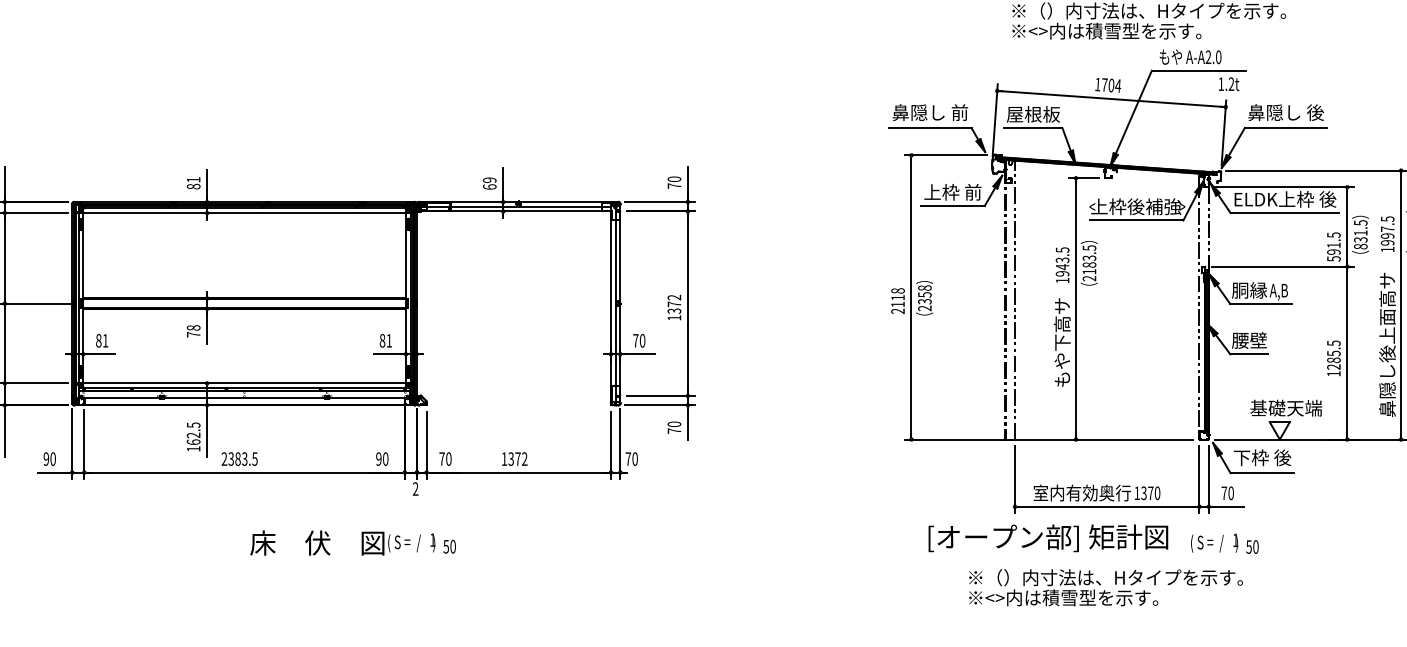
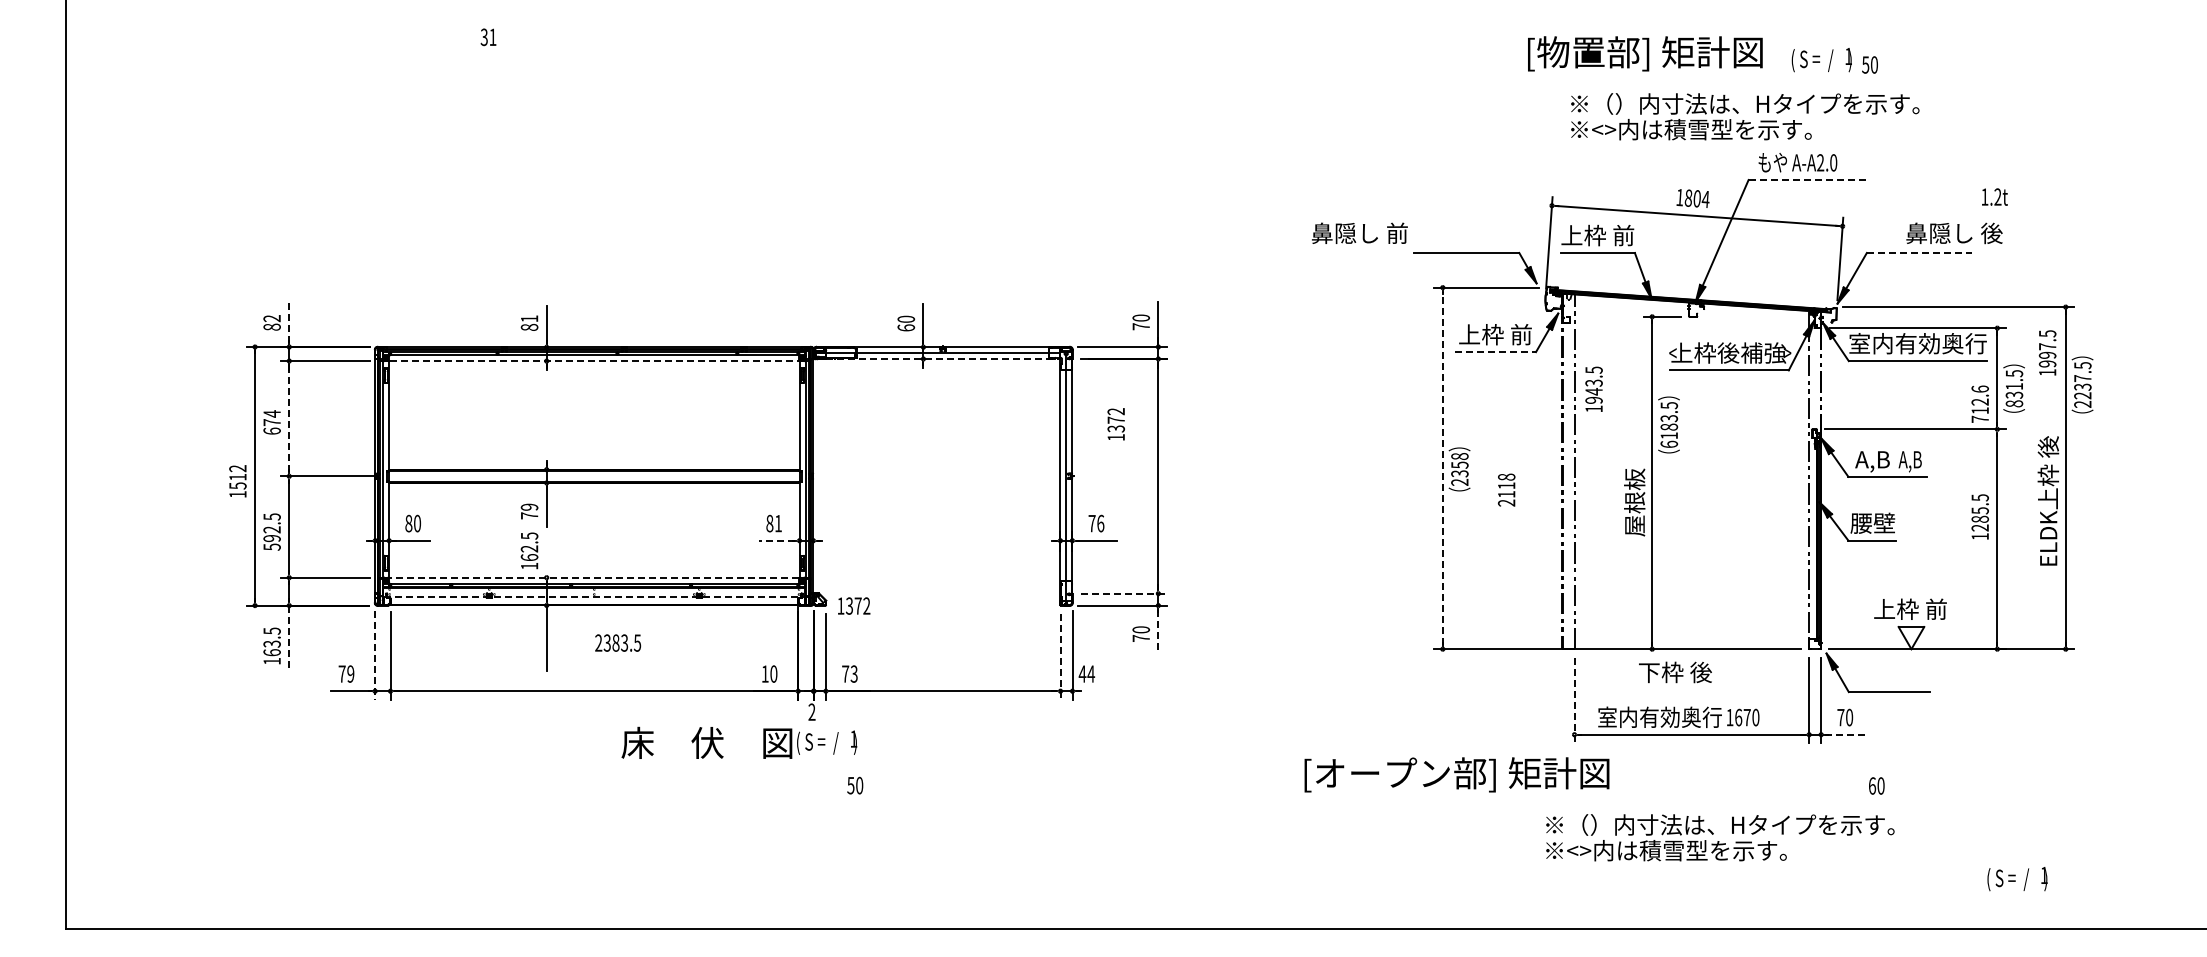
line: (1198, 71) -> (1808, 180), solid -> dashed
text: (1228, 83) -> (1994, 196), moved
text: (1104, 84) -> (1688, 197), 1704 -> 1804
text: (930, 112) -> (1359, 232), moved
text: (1286, 112) -> (1954, 233), moved
text: (1033, 114) -> (1597, 235), 屋根板 -> 上枠 前
line: (1286, 128) -> (1919, 253), solid -> dashed
text: (489, 179) -> (906, 318), 69 -> 60
line: (4, 182) -> (289, 322), solid -> dashed
text: (1284, 199) -> (1917, 343), ELDK上枠 後 -> 室内有効奥行
line: (953, 206) -> (1496, 352), solid -> dashed
line: (519, 211) -> (943, 359), solid -> dashed
line: (244, 213) -> (594, 361), solid -> dashed
text: (1387, 233) -> (2047, 352), moved
text: (1333, 247) -> (1979, 404), 591.5 -> 712.6
line: (4, 258) -> (289, 418), solid -> dashed
text: (1062, 264) -> (1593, 388), moved
text: (1089, 277) -> (1669, 443), 2183.5 -> 6183.5
text: (1249, 291) -> (1872, 460), 胴縁 -> A,B
line: (911, 297) -> (1442, 468), solid -> dashed
text: (897, 300) -> (1506, 489), moved
text: (673, 307) -> (1115, 424), moved
text: (193, 327) -> (529, 506), 78 -> 79
text: (642, 339) -> (1100, 522), 70 -> 76
text: (105, 340) -> (417, 523), 81 -> 80
text: (1062, 341) -> (1634, 524), もや下高サ -> 屋根板
text: (1387, 344) -> (2048, 528), 鼻隠し後上面高サ -> ELDK上枠 後
line: (387, 354) -> (776, 540), solid -> dashed
text: (1333, 358) -> (1979, 516), moved
line: (243, 383) -> (593, 577), solid -> dashed
line: (661, 395) -> (1124, 593), solid -> dashed
line: (244, 398) -> (594, 596), solid -> dashed
text: (1286, 407) -> (1919, 608), 基礎天端 -> 上枠 前
line: (688, 424) -> (1158, 629), solid -> dashed
line: (4, 431) -> (289, 638), solid -> dashed
text: (193, 436) -> (529, 550), moved
line: (72, 444) -> (375, 655), solid -> dashed
line: (610, 445) -> (1060, 656), solid -> dashed
text: (1262, 457) -> (1675, 672), moved
text: (49, 458) -> (346, 673), 90 -> 79
text: (239, 458) -> (618, 642), moved
text: (378, 458) -> (764, 673), 90 -> 10
text: (448, 458) -> (853, 673), 70 -> 73
text: (515, 458) -> (854, 605), moved
text: (631, 458) -> (1086, 673), 70 -> 44
line: (1014, 479) -> (1574, 700), solid -> dashed
text: (1143, 493) -> (1738, 717), 1370 -> 1670
line: (1227, 506) -> (1845, 734), solid -> dashed
text: (1048, 538) -> (1456, 774), moved
text: (342, 542) -> (739, 742), moved
text: (1214, 543) -> (2017, 879), moved
text: (1249, 546) -> (1872, 785), 50 -> 60
text: (1106, 587) -> (1720, 837), moved

